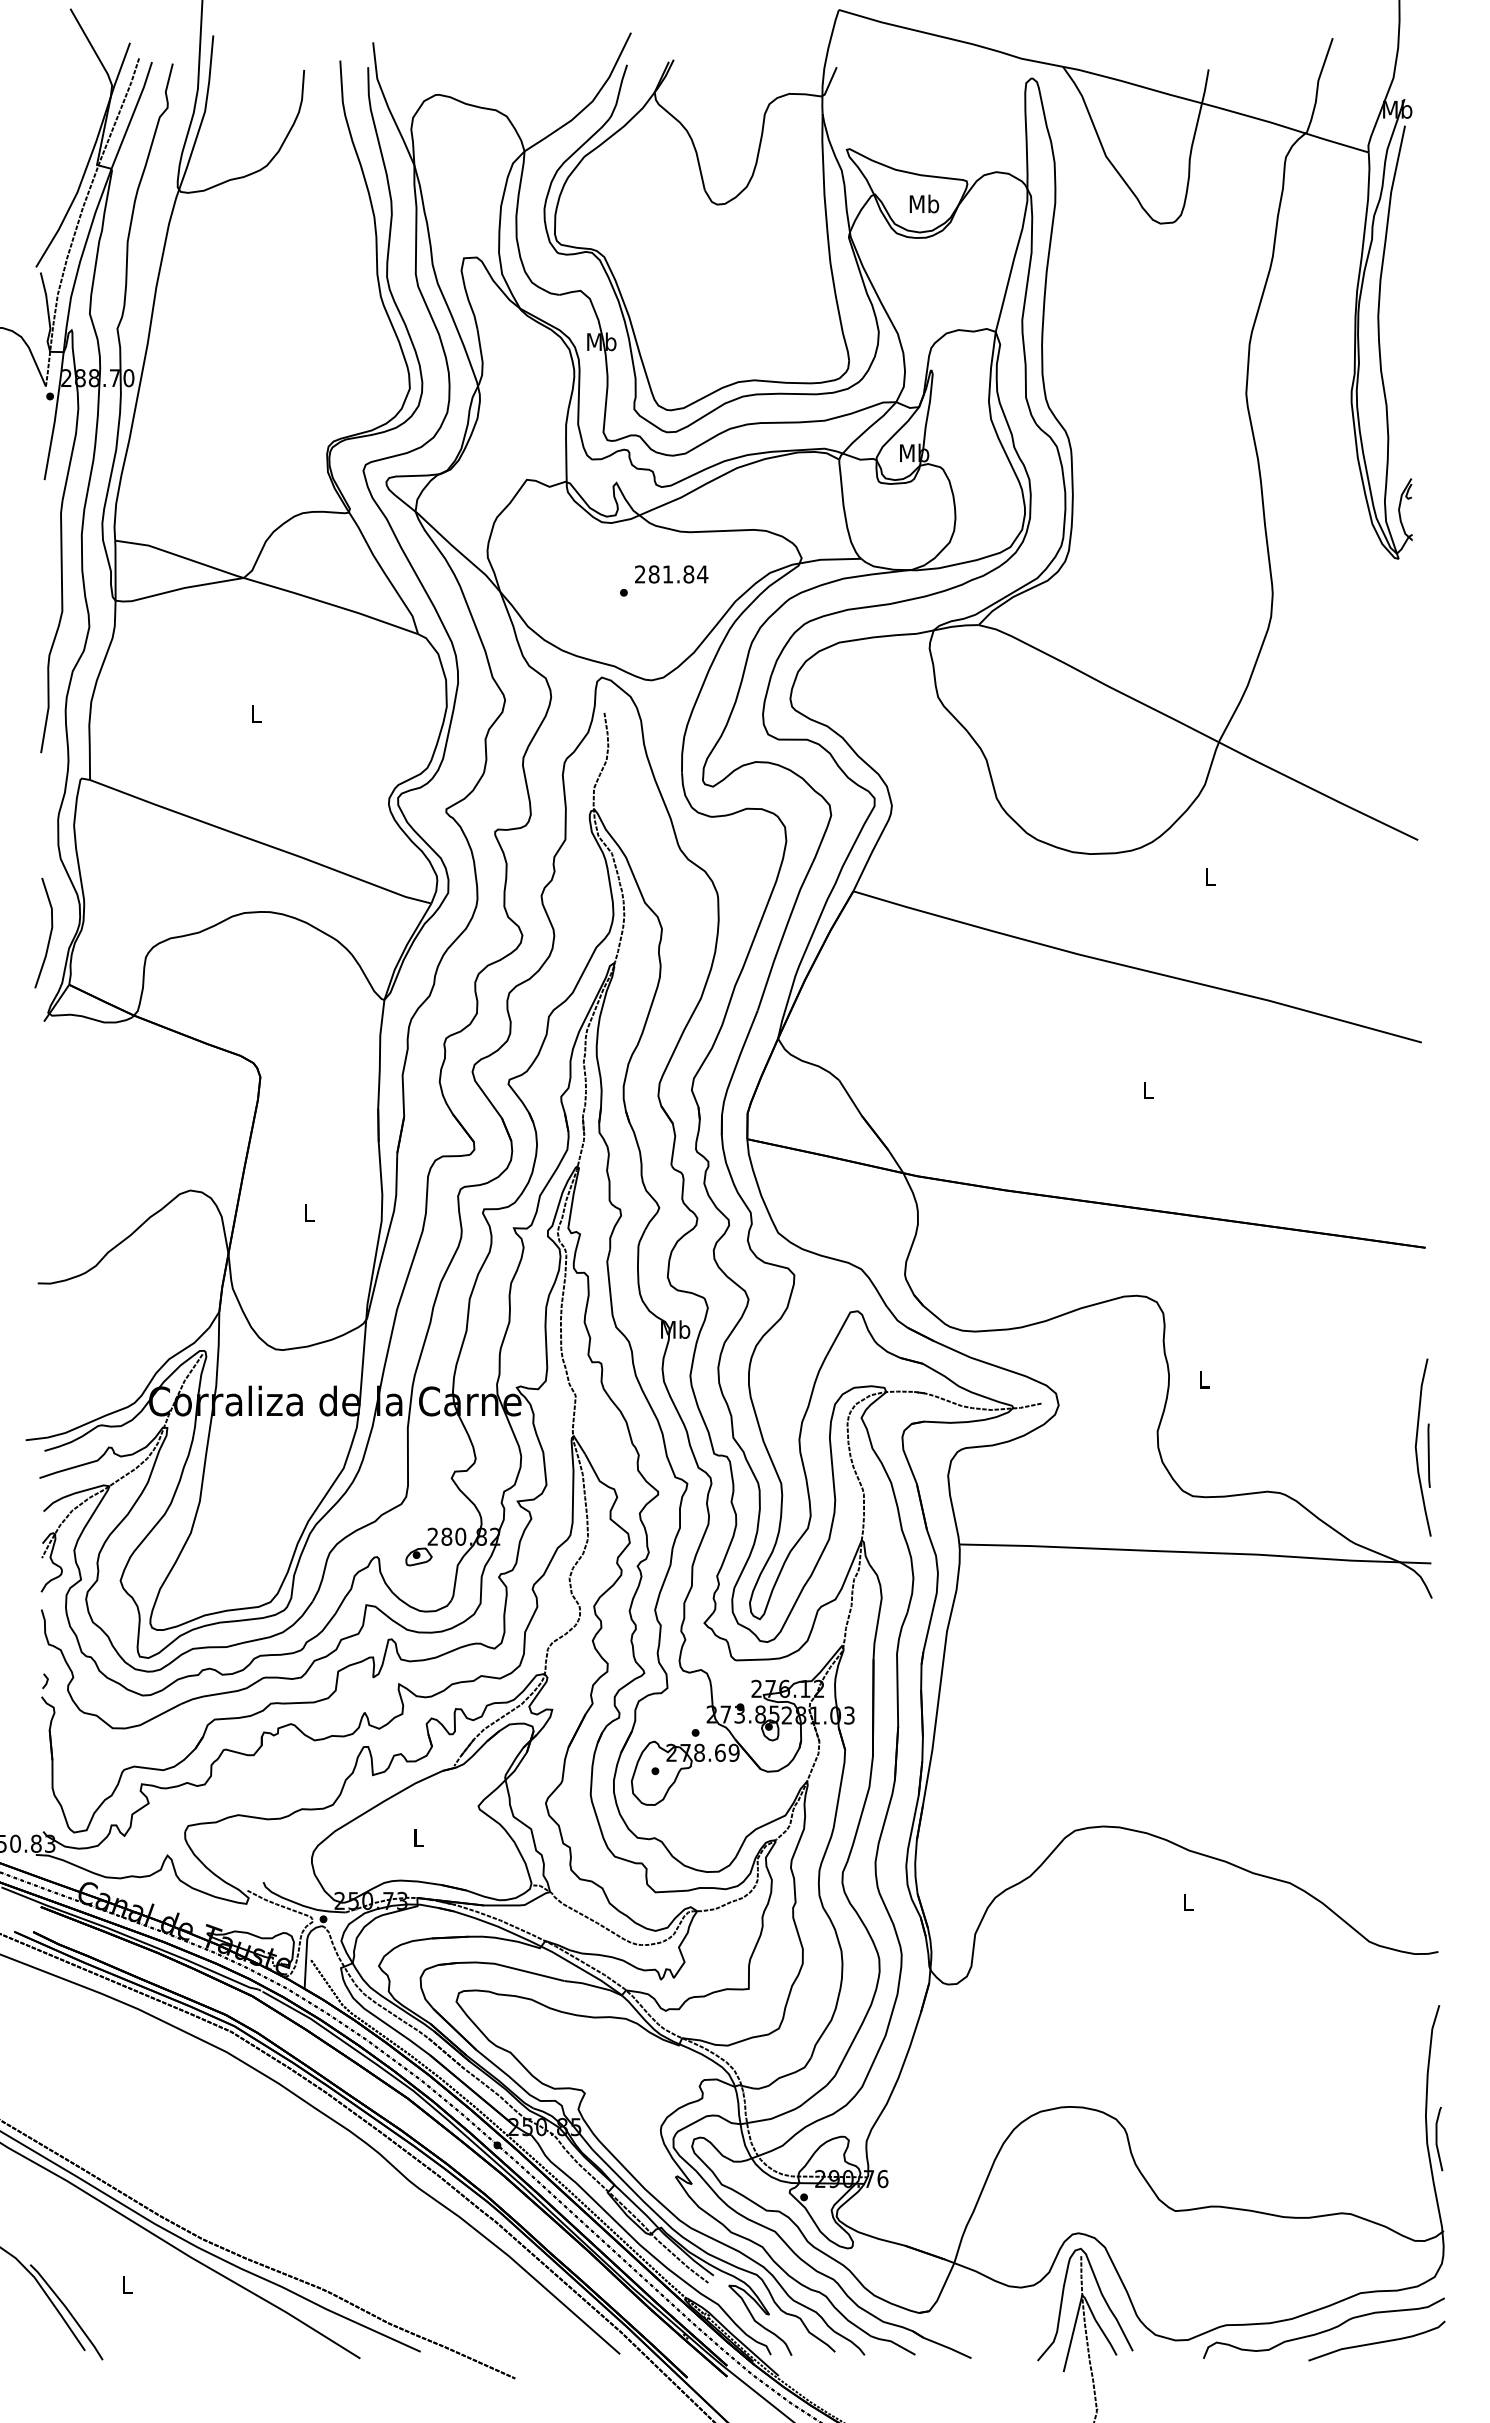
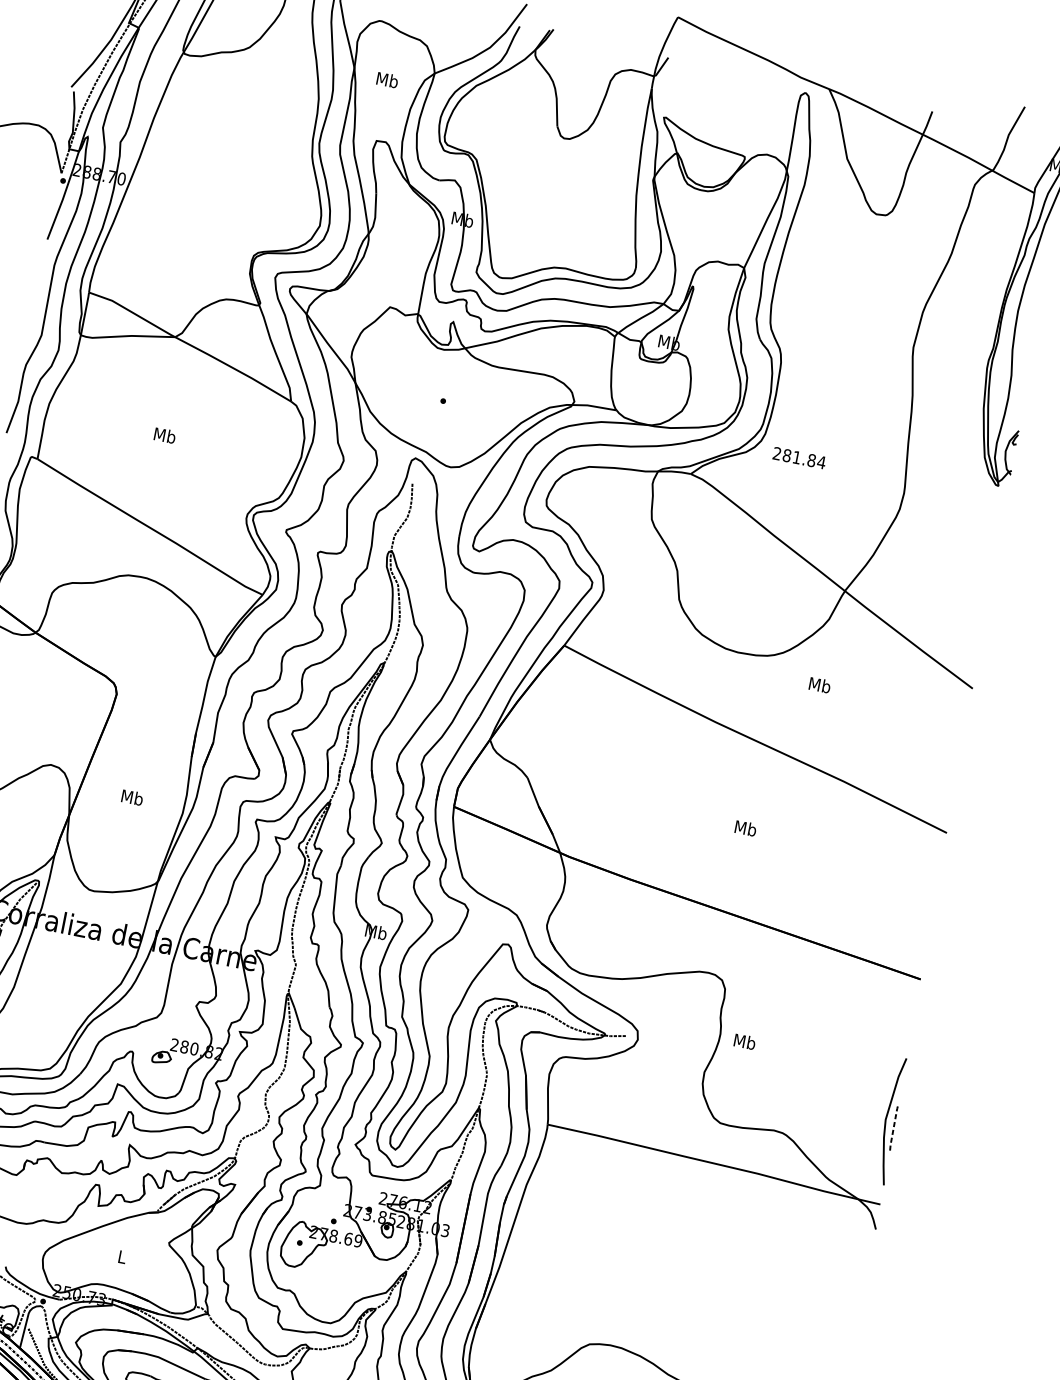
text: (924, 203) -> (387, 79), moved
text: (671, 574) -> (799, 458), moved
text: (256, 713) -> (165, 435), L -> Mb
text: (1209, 876) -> (819, 685), L -> Mb
text: (1147, 1090) -> (745, 828), L -> Mb
text: (309, 1212) -> (132, 797), L -> Mb
text: (1203, 1379) -> (744, 1041), L -> Mb
line: (1428, 1455) -> (893, 1127), solid -> dashed

